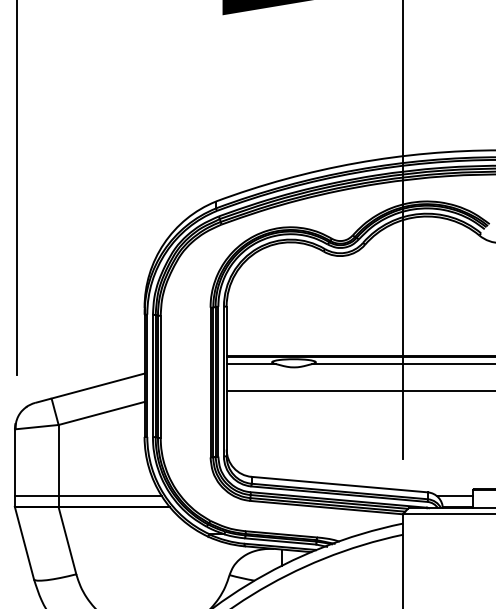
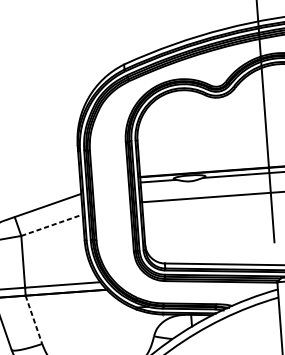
line: (102, 413) -> (52, 225), solid -> dashed
line: (67, 540) -> (33, 319), solid -> dashed

